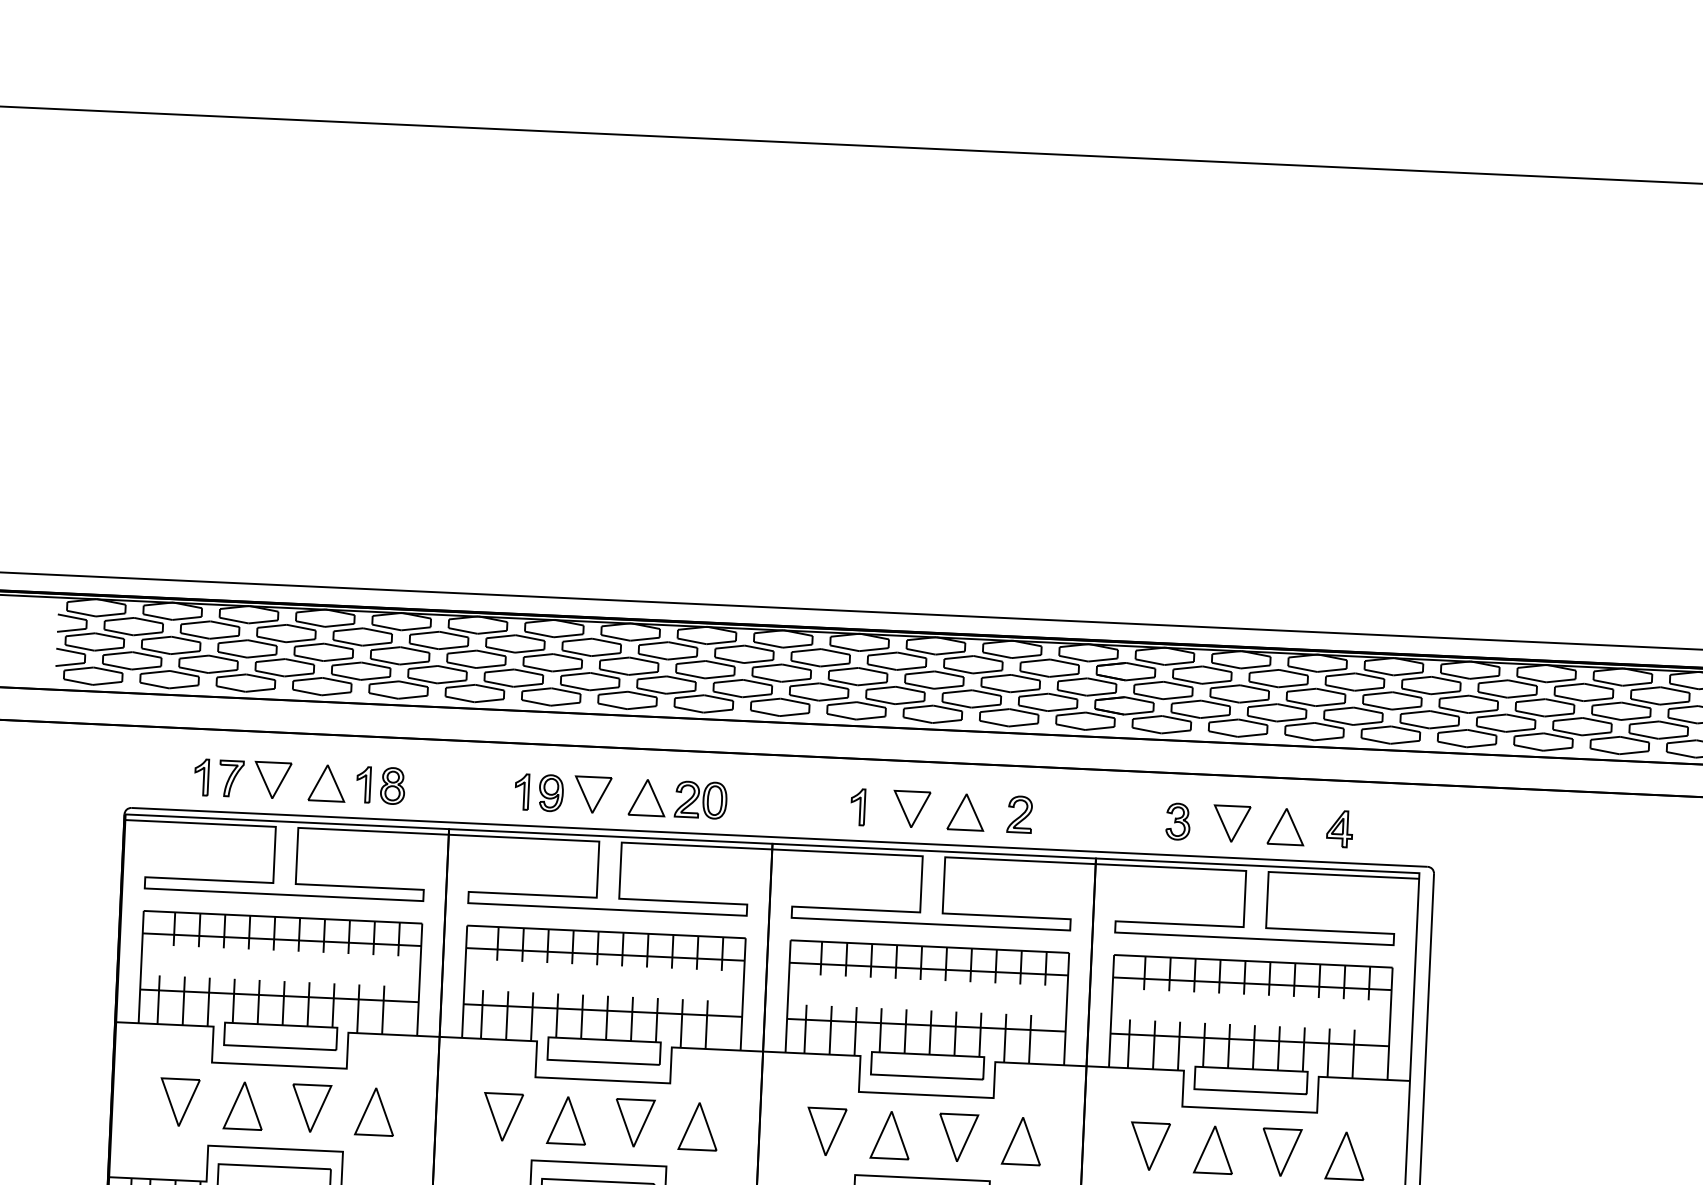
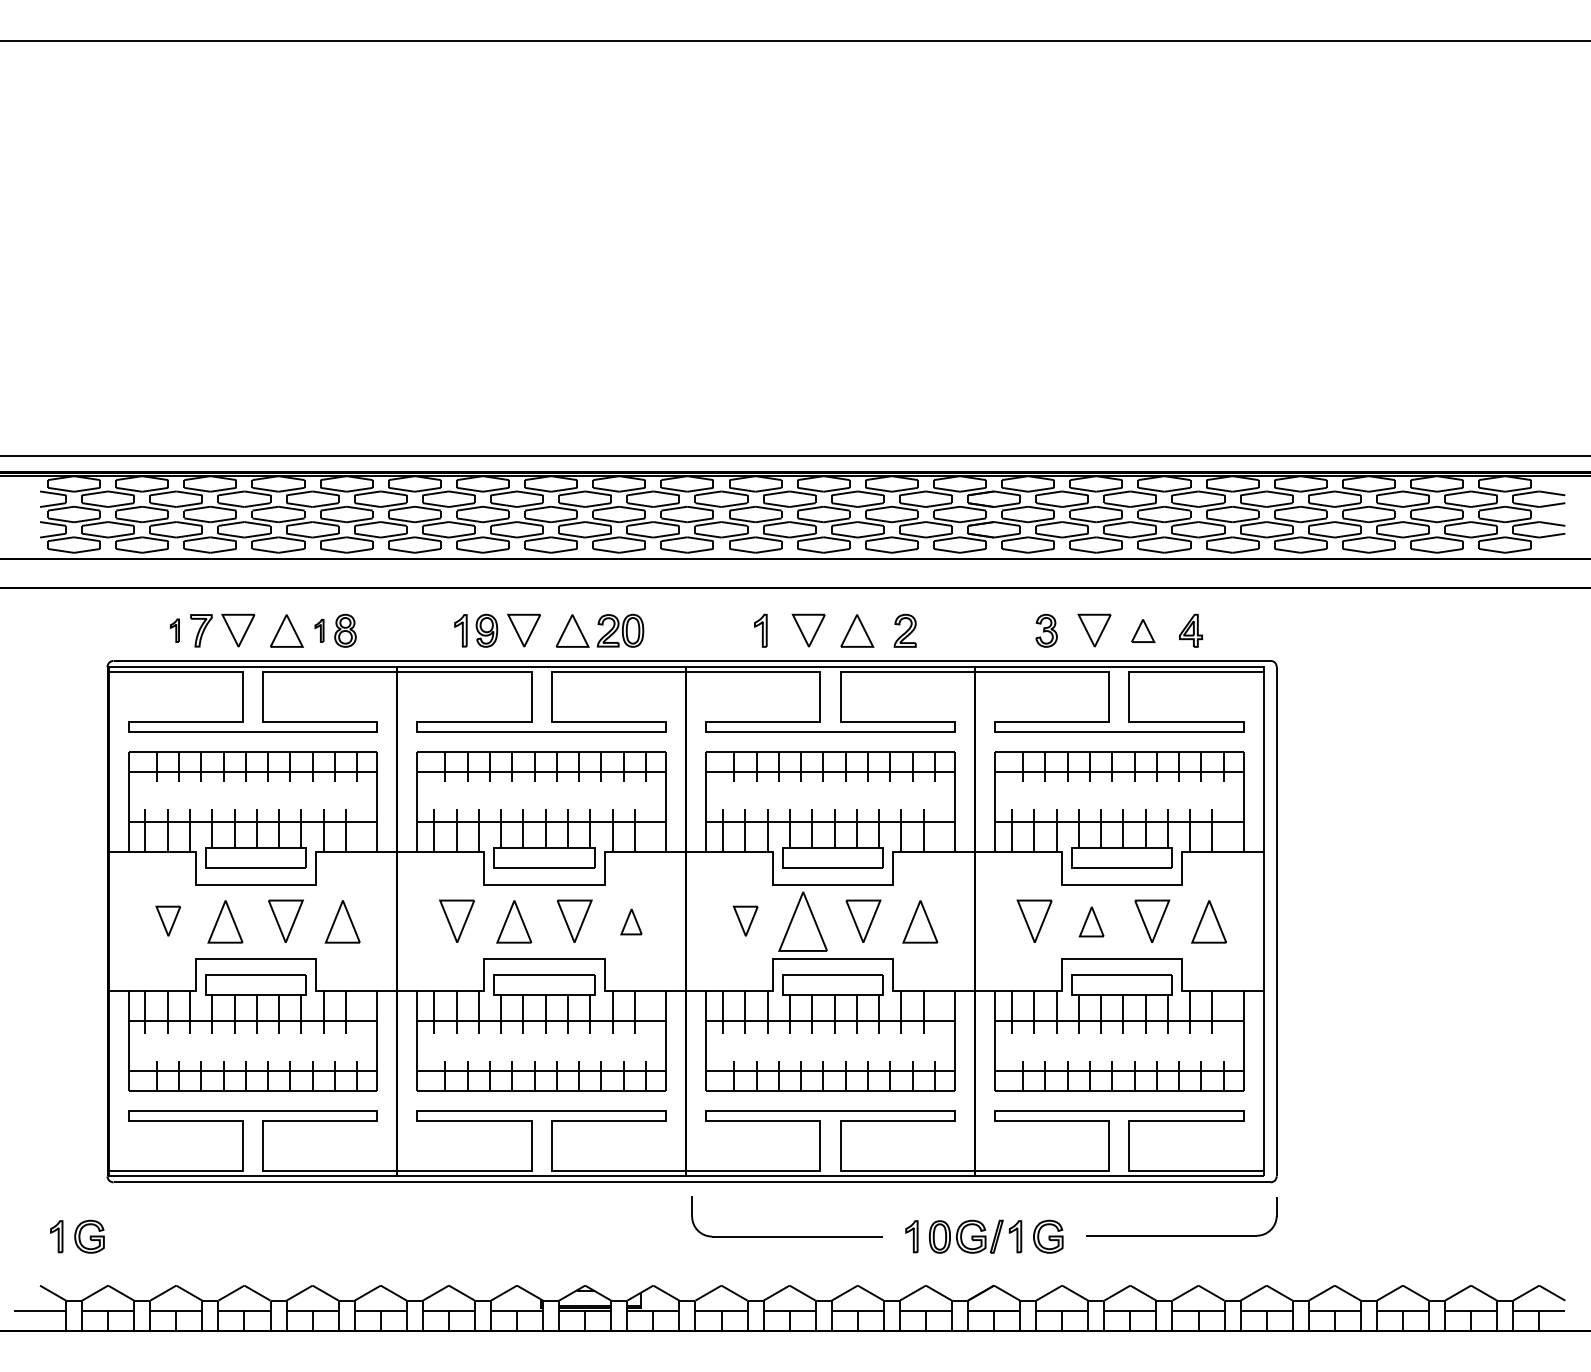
part: (201, 776) -> (174, 630), size x0.7
part: (363, 784) -> (319, 630), size x0.7
part: (1286, 826) -> (1143, 630), size x0.7
part: (179, 1101) -> (168, 920), size x0.7
part: (698, 1126) -> (631, 921), size x0.6
part: (826, 1130) -> (745, 920), size x0.7
part: (889, 1134) -> (802, 921), size x1.4
part: (1213, 1149) -> (1091, 921), size x0.7

